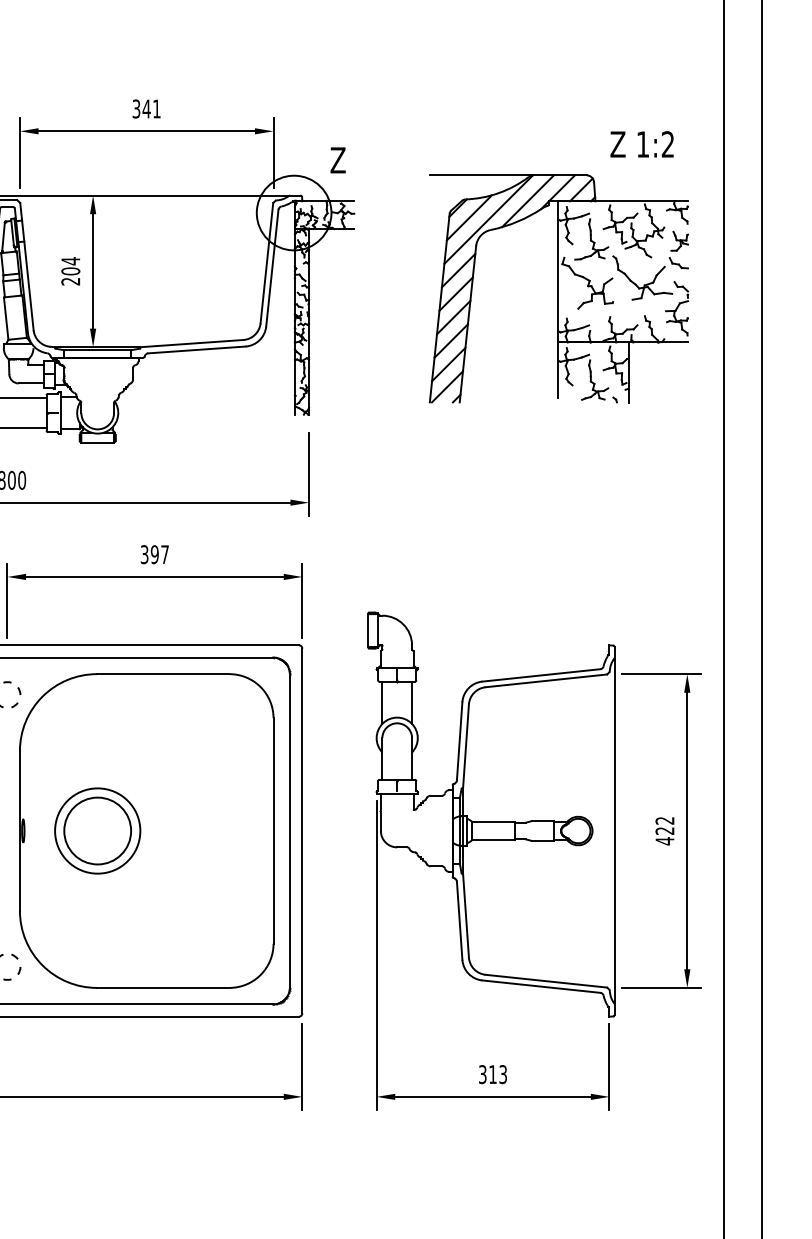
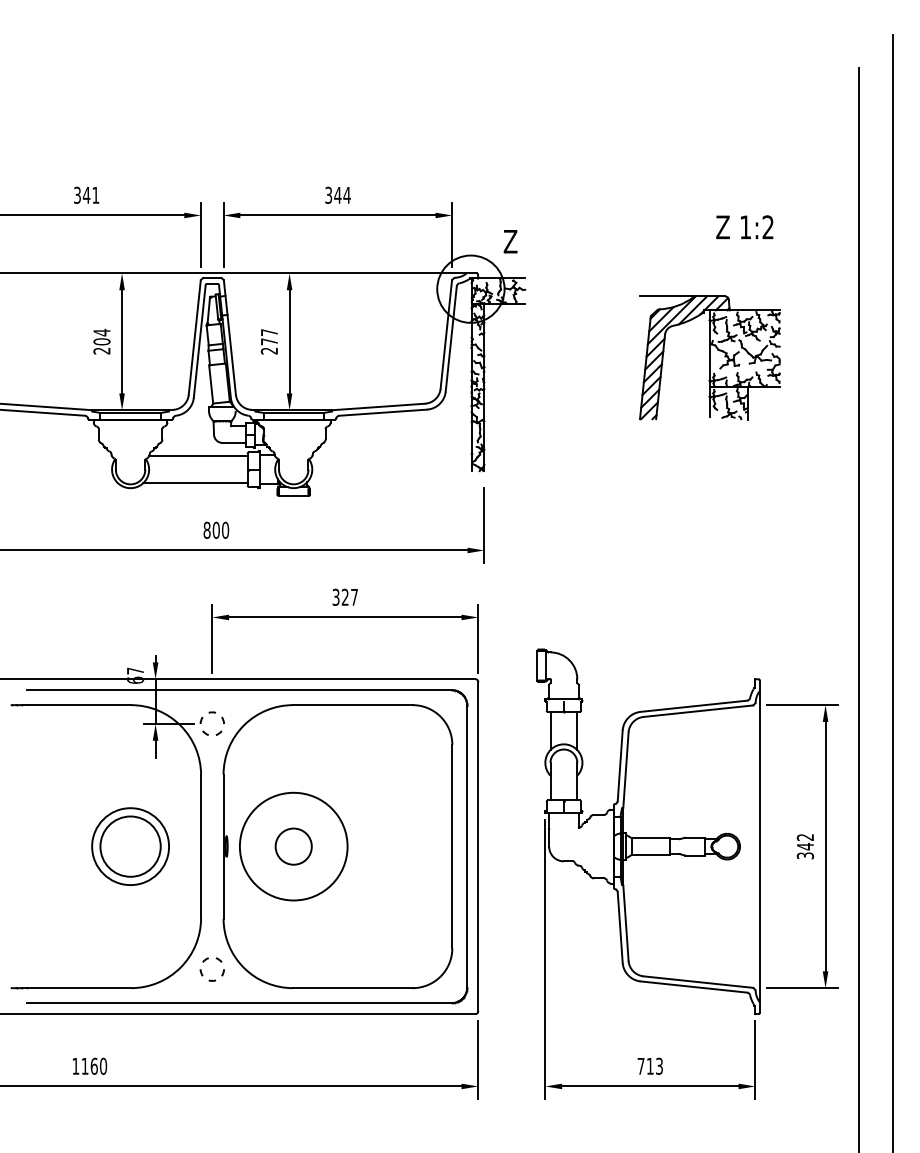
text: (156, 109) -> (346, 195), 341 -> 344
text: (641, 143) -> (744, 226), moved
text: (70, 265) -> (269, 336), 204 -> 277
part: (558, 288) -> (709, 357), size x0.6
text: (153, 554) -> (344, 597), 397 -> 327
circle: (97, 830) -> (293, 846), size x0.6
circle: (97, 830) -> (293, 846), size x1.4
text: (665, 835) -> (805, 850), 422 -> 342
text: (482, 1073) -> (640, 1065), 313 -> 713

